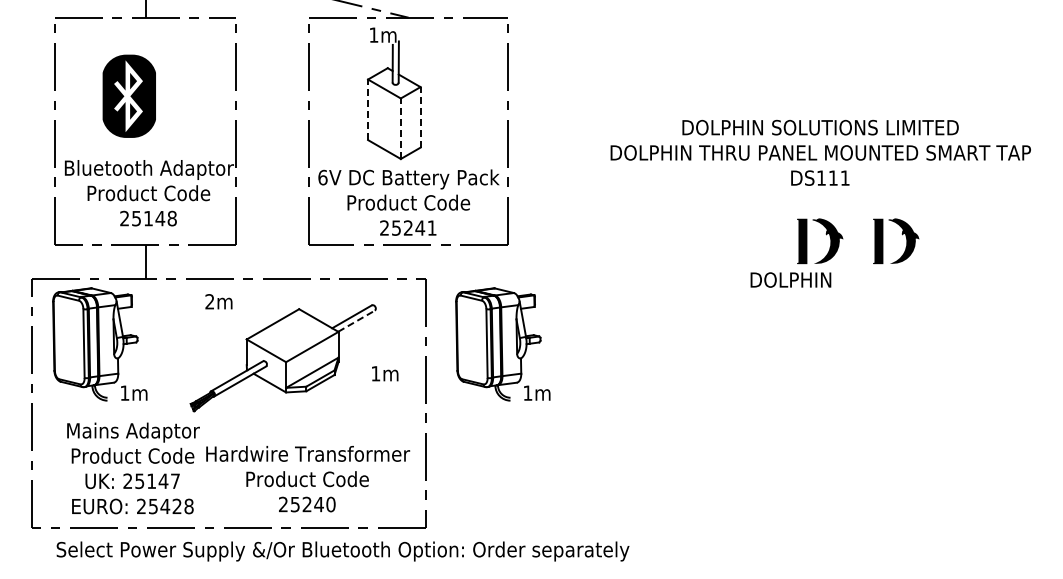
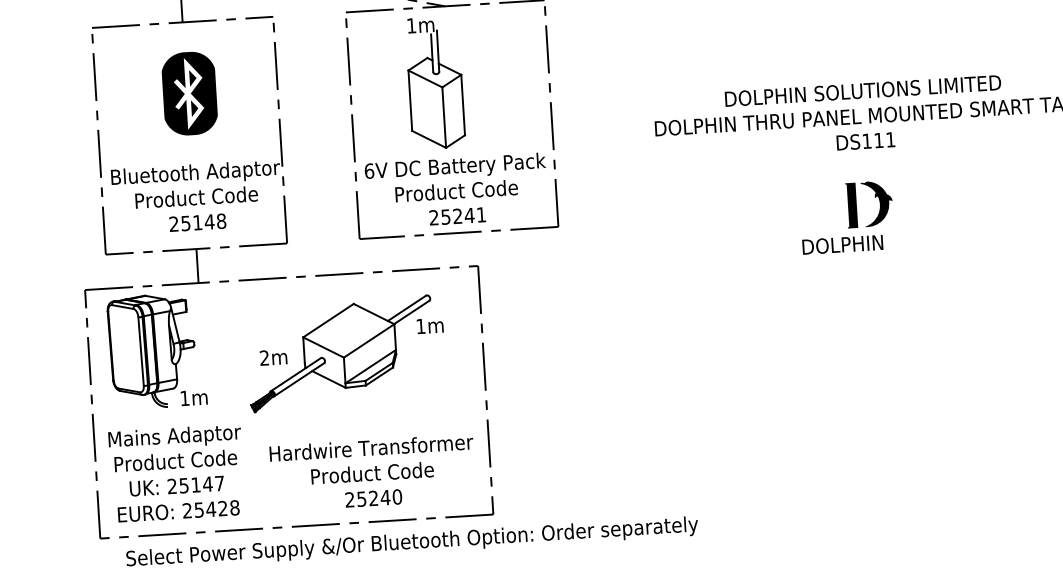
part: (128, 95) -> (188, 92), moved
line: (368, 109) -> (410, 100), dashed -> solid
line: (420, 116) -> (463, 104), dashed -> solid
line: (400, 128) -> (443, 117), dashed -> solid
part: (902, 235) -> (951, 193), removed
text: (218, 301) -> (273, 357), moved
line: (356, 320) -> (411, 311), dashed -> solid
part: (502, 344) -> (558, 326), removed
text: (385, 373) -> (430, 325), moved
text: (133, 468) -> (177, 473), moved

